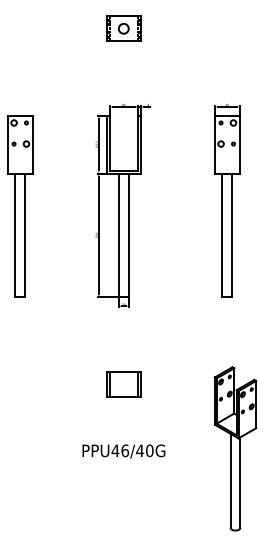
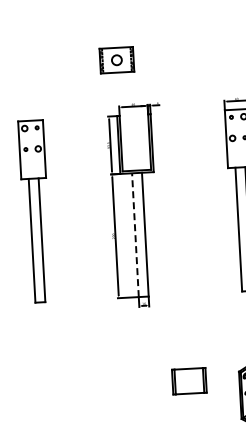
part: (123, 28) -> (116, 59), moved
line: (118, 235) -> (135, 235), solid -> dashed
part: (123, 384) -> (189, 381), moved

